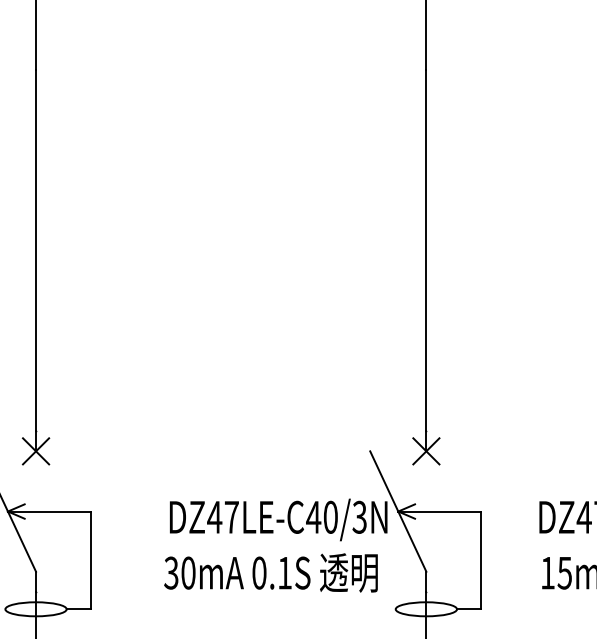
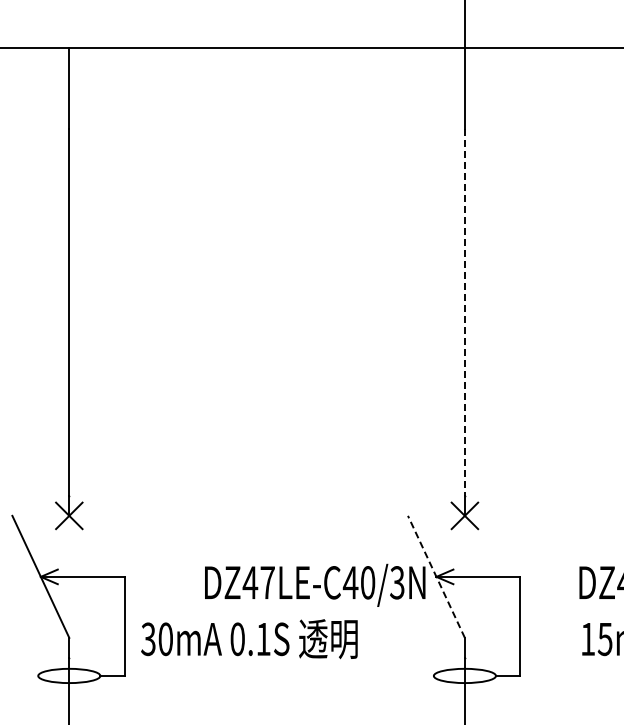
line: (425, 250) -> (464, 312), solid -> dashed
line: (398, 511) -> (436, 576), solid -> dashed
text: (271, 573) -> (249, 639), moved

